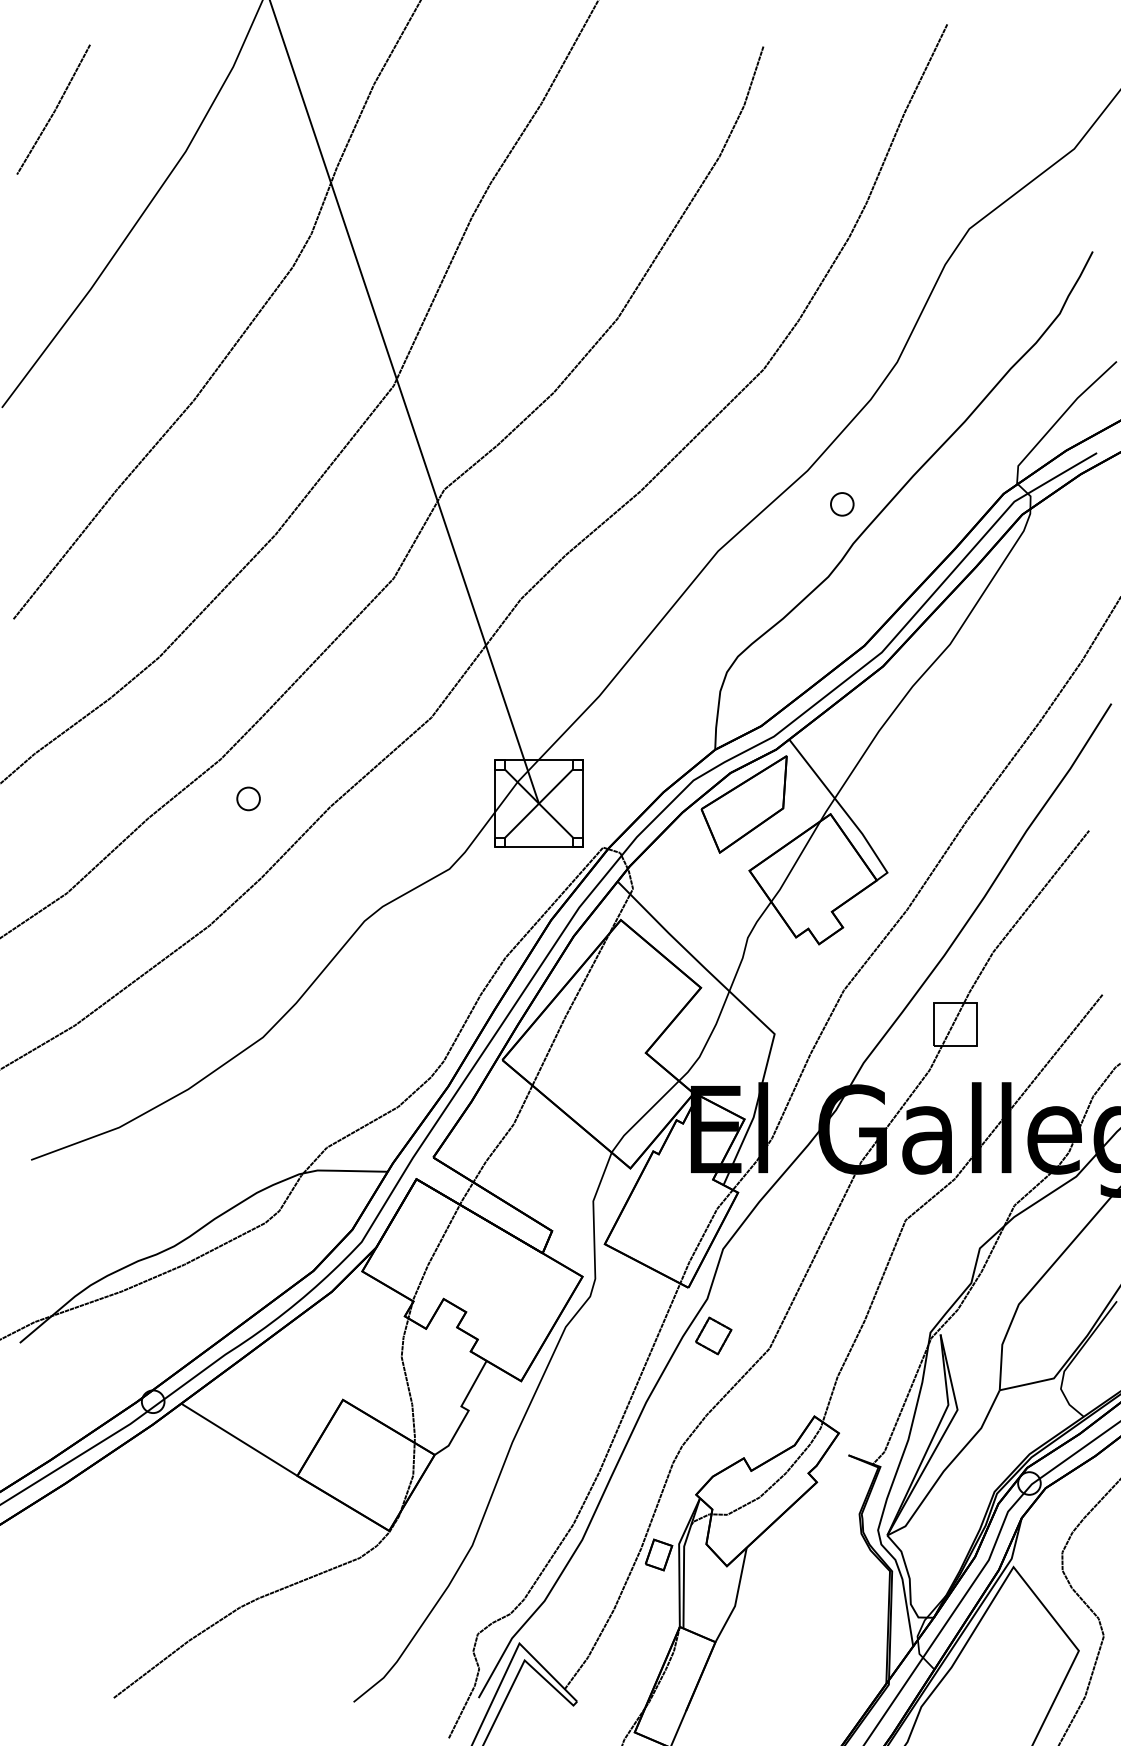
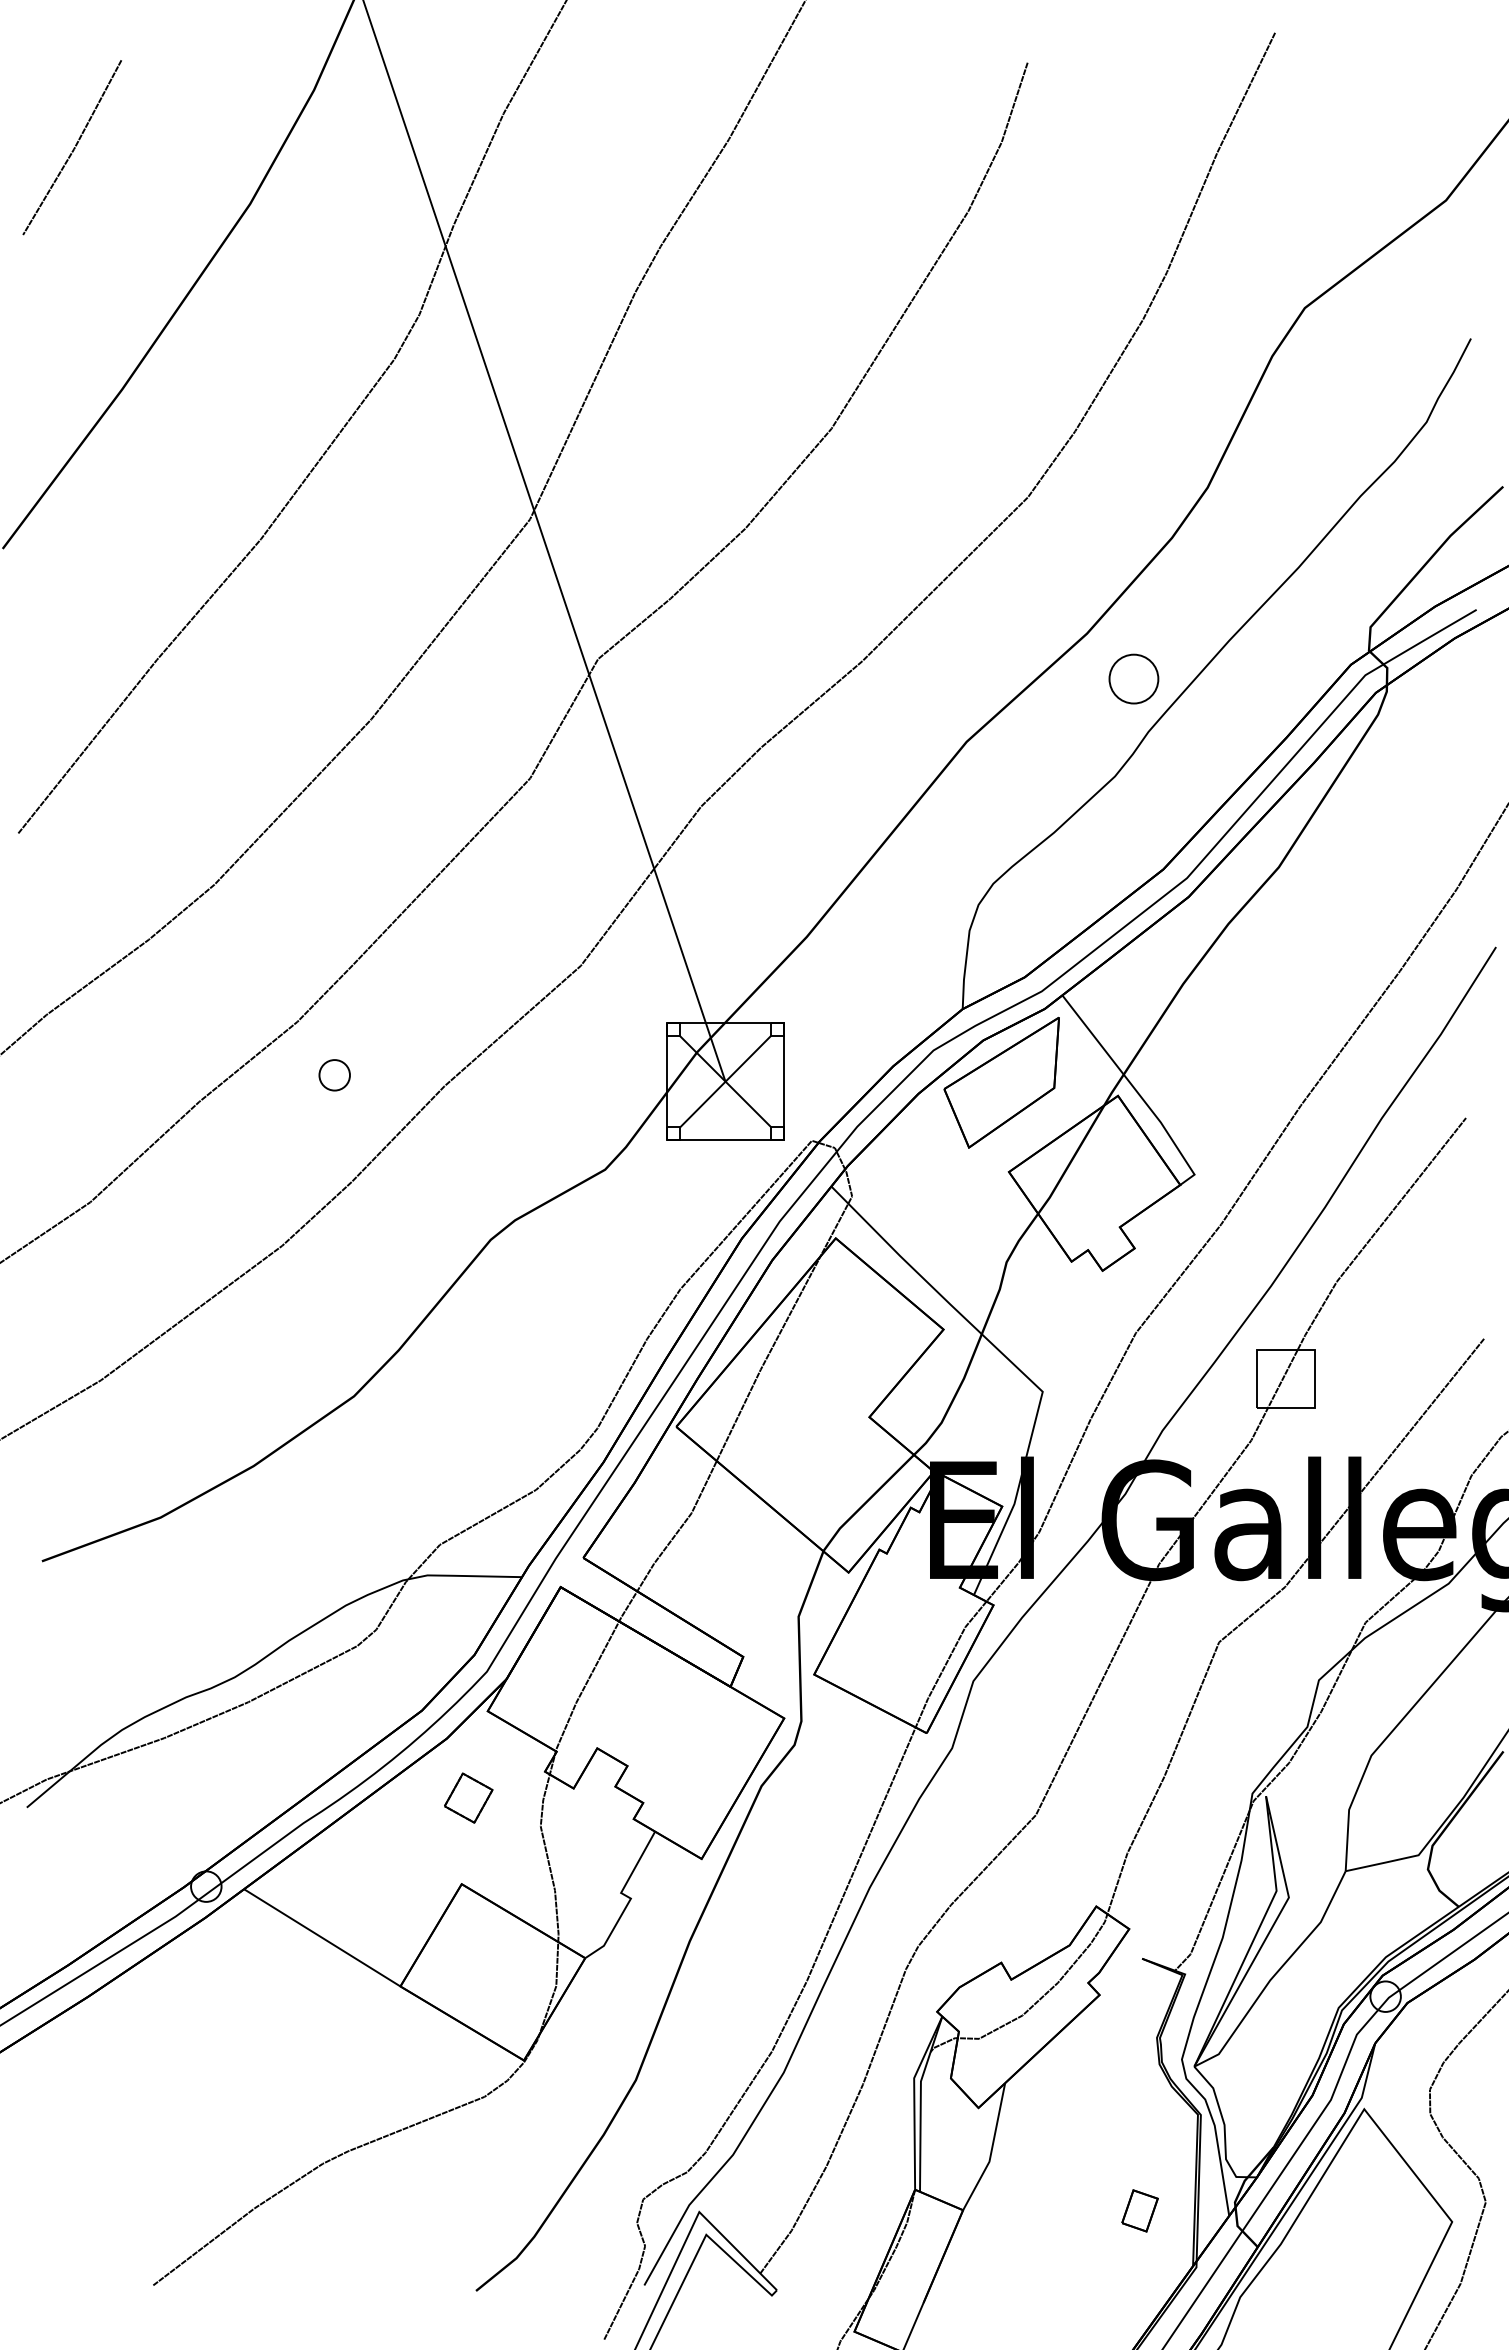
part: (842, 504) -> (1133, 678), size x1.6
part: (713, 1335) -> (468, 1797), moved
part: (658, 1554) -> (1139, 2210), moved

